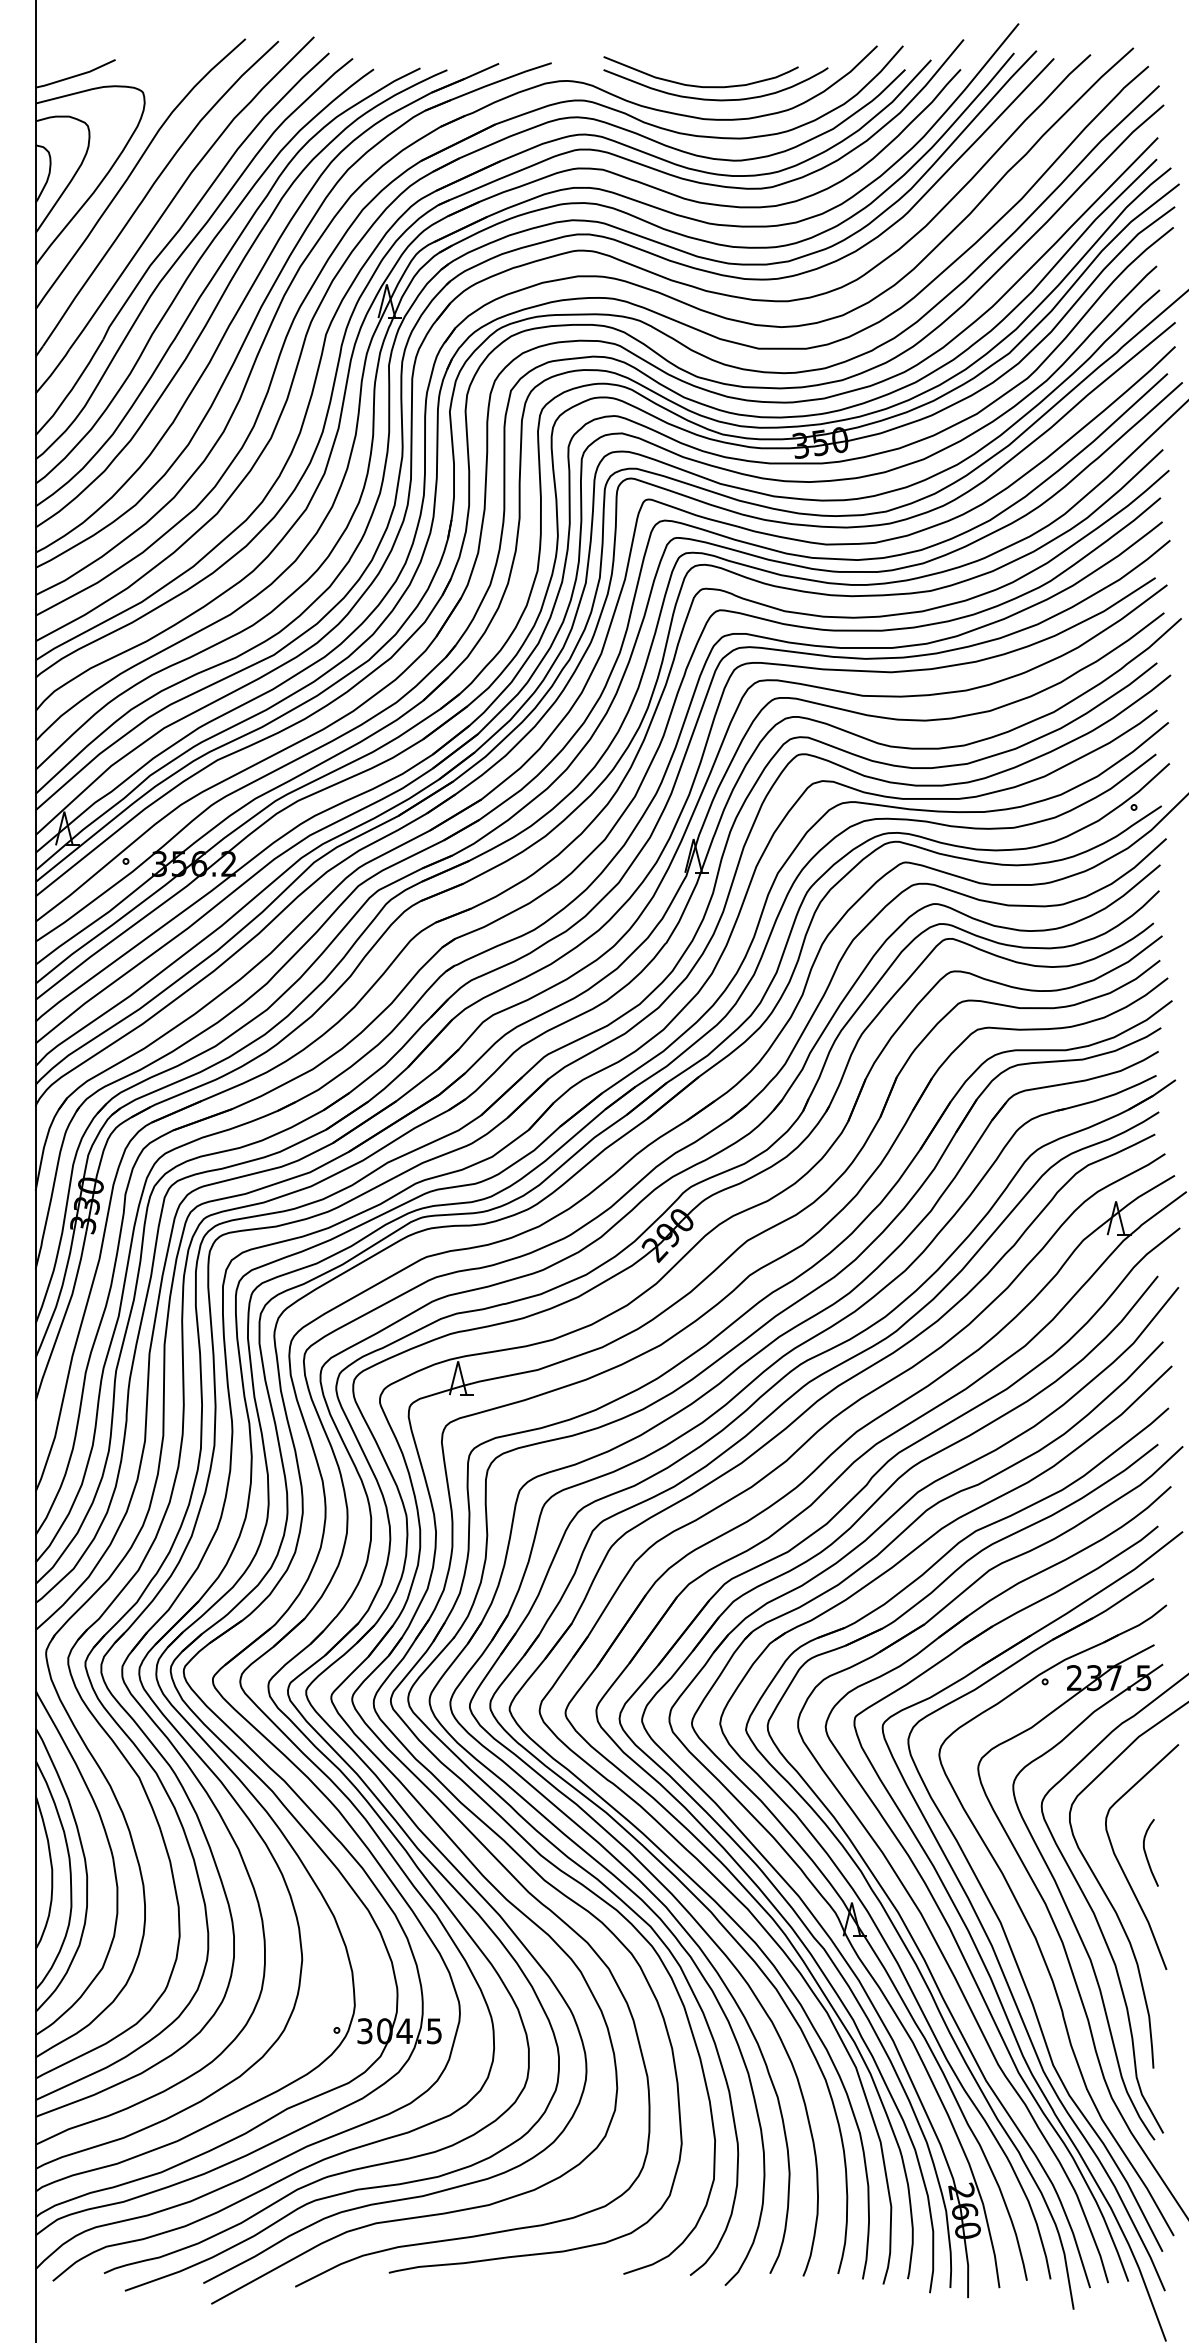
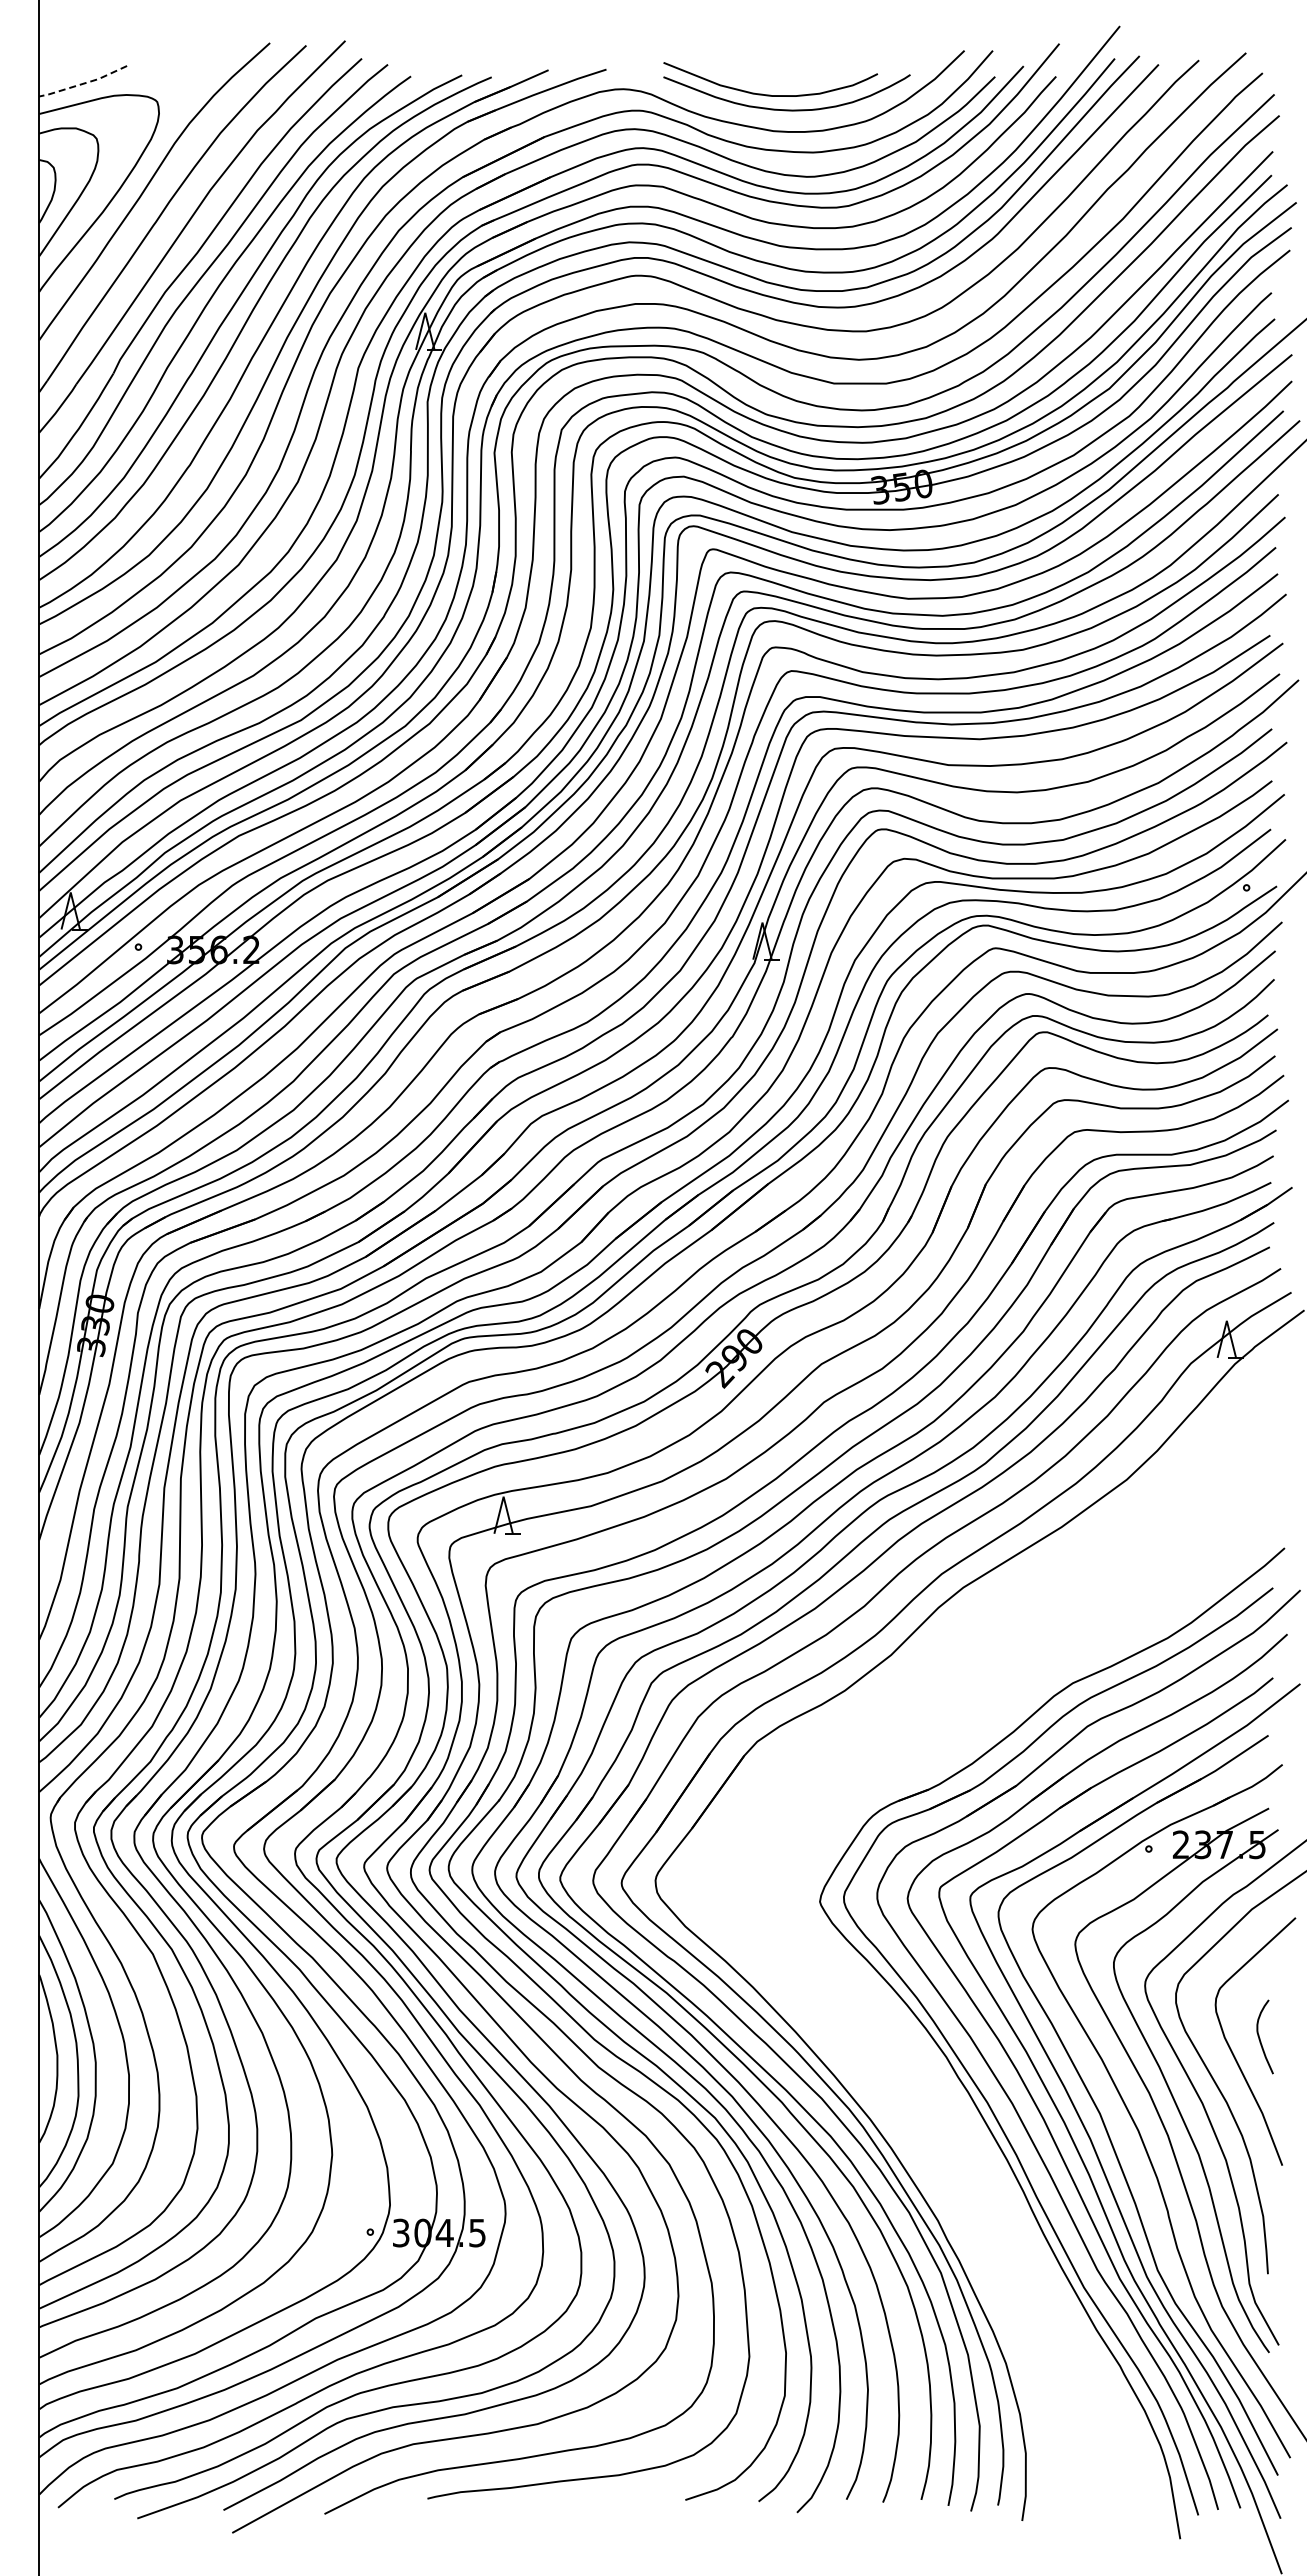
line: (75, 75) -> (83, 83), solid -> dashed
part: (810, 1830) -> (890, 2012), removed

